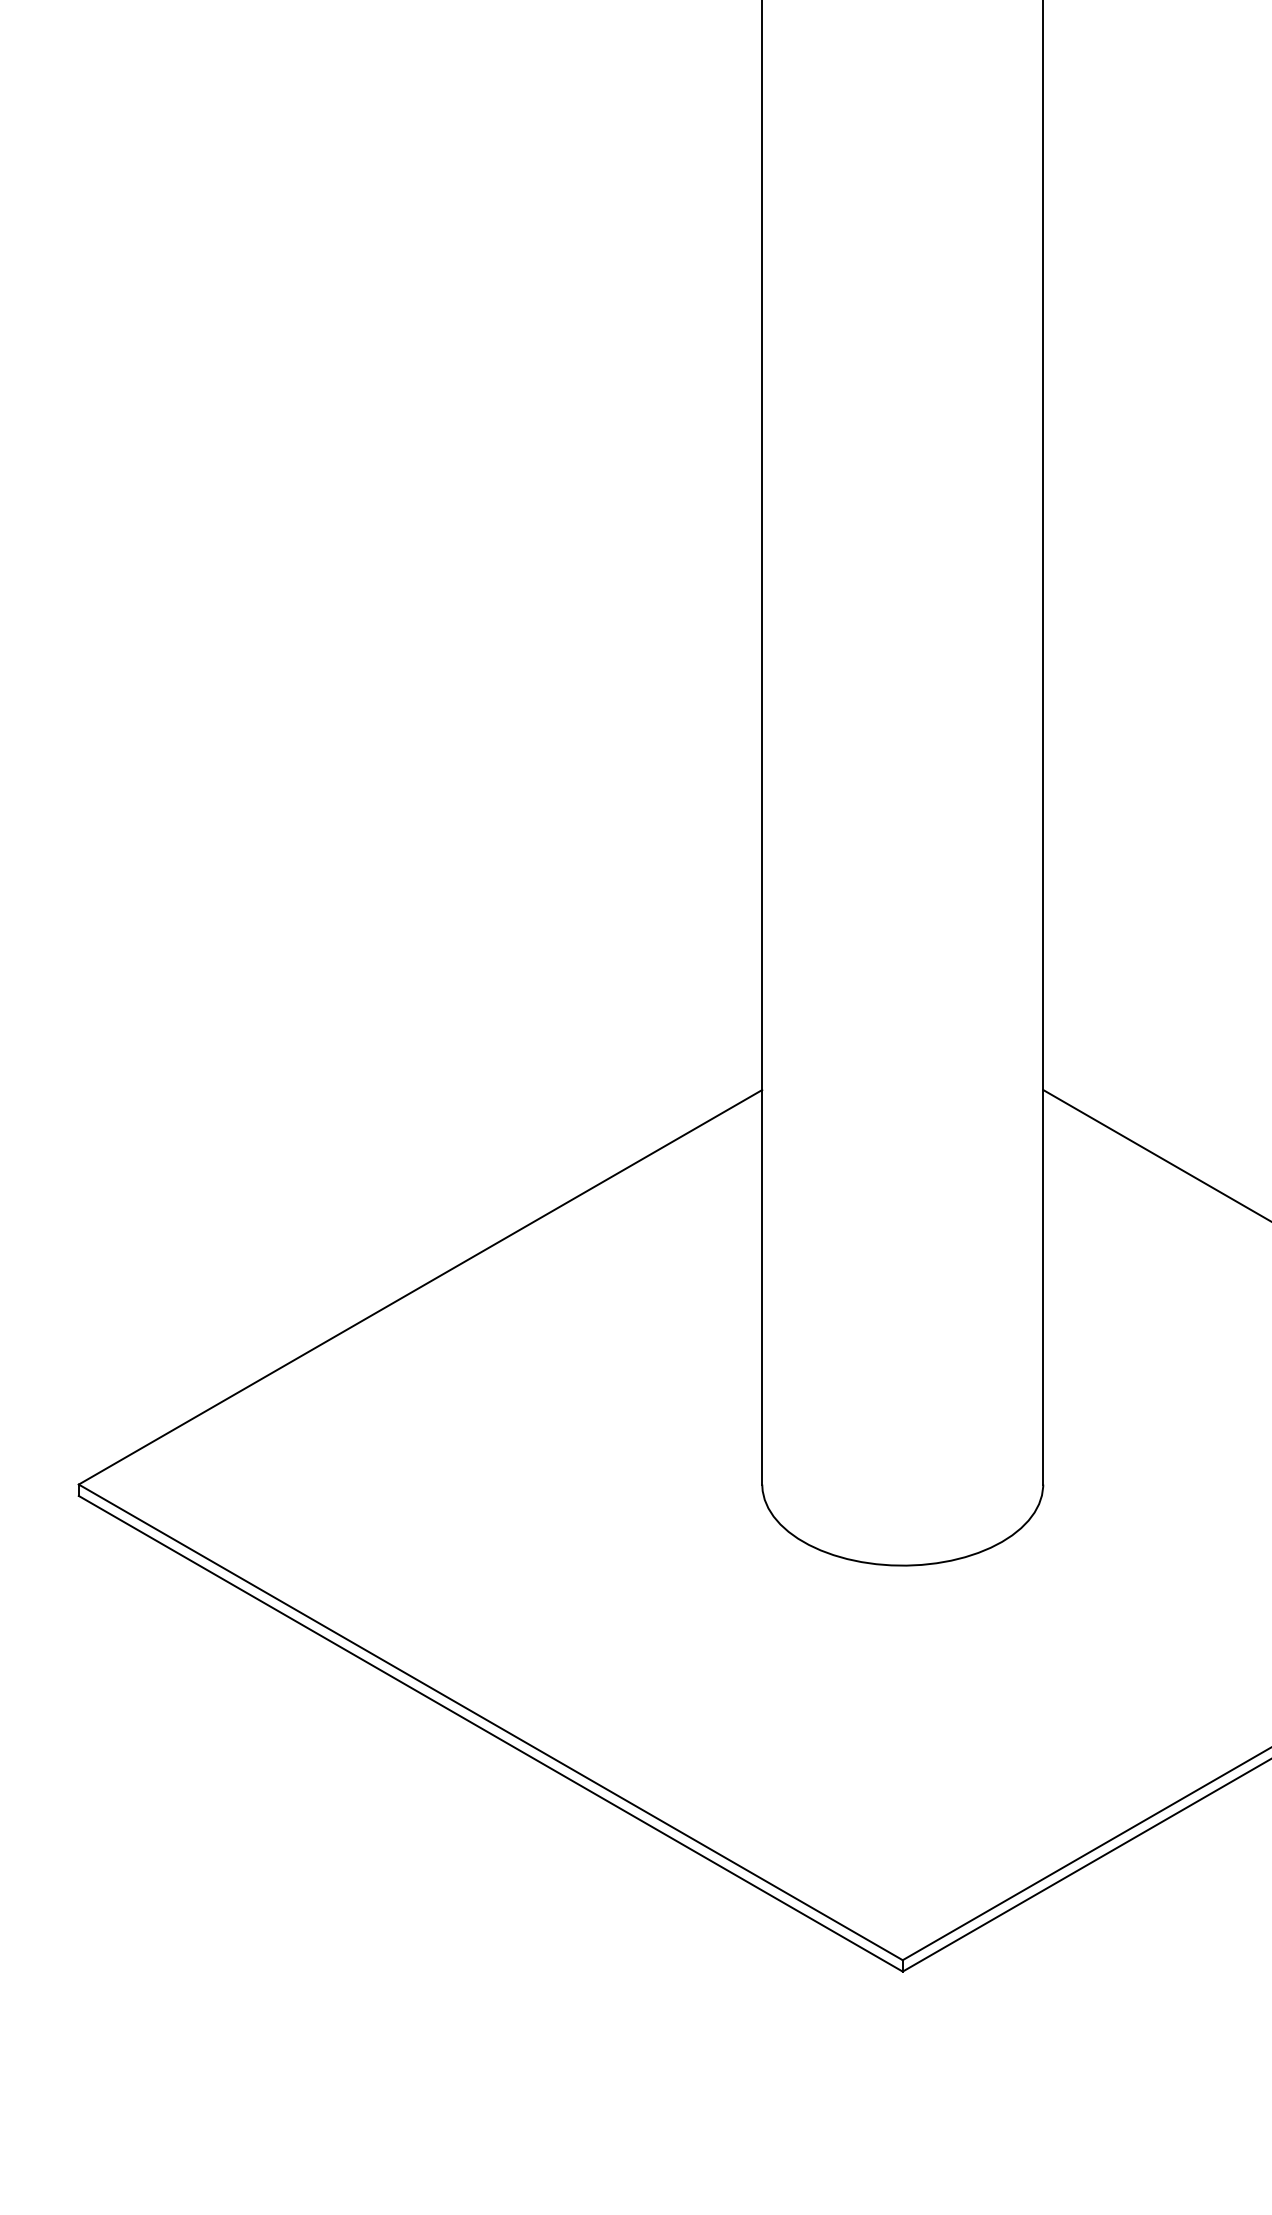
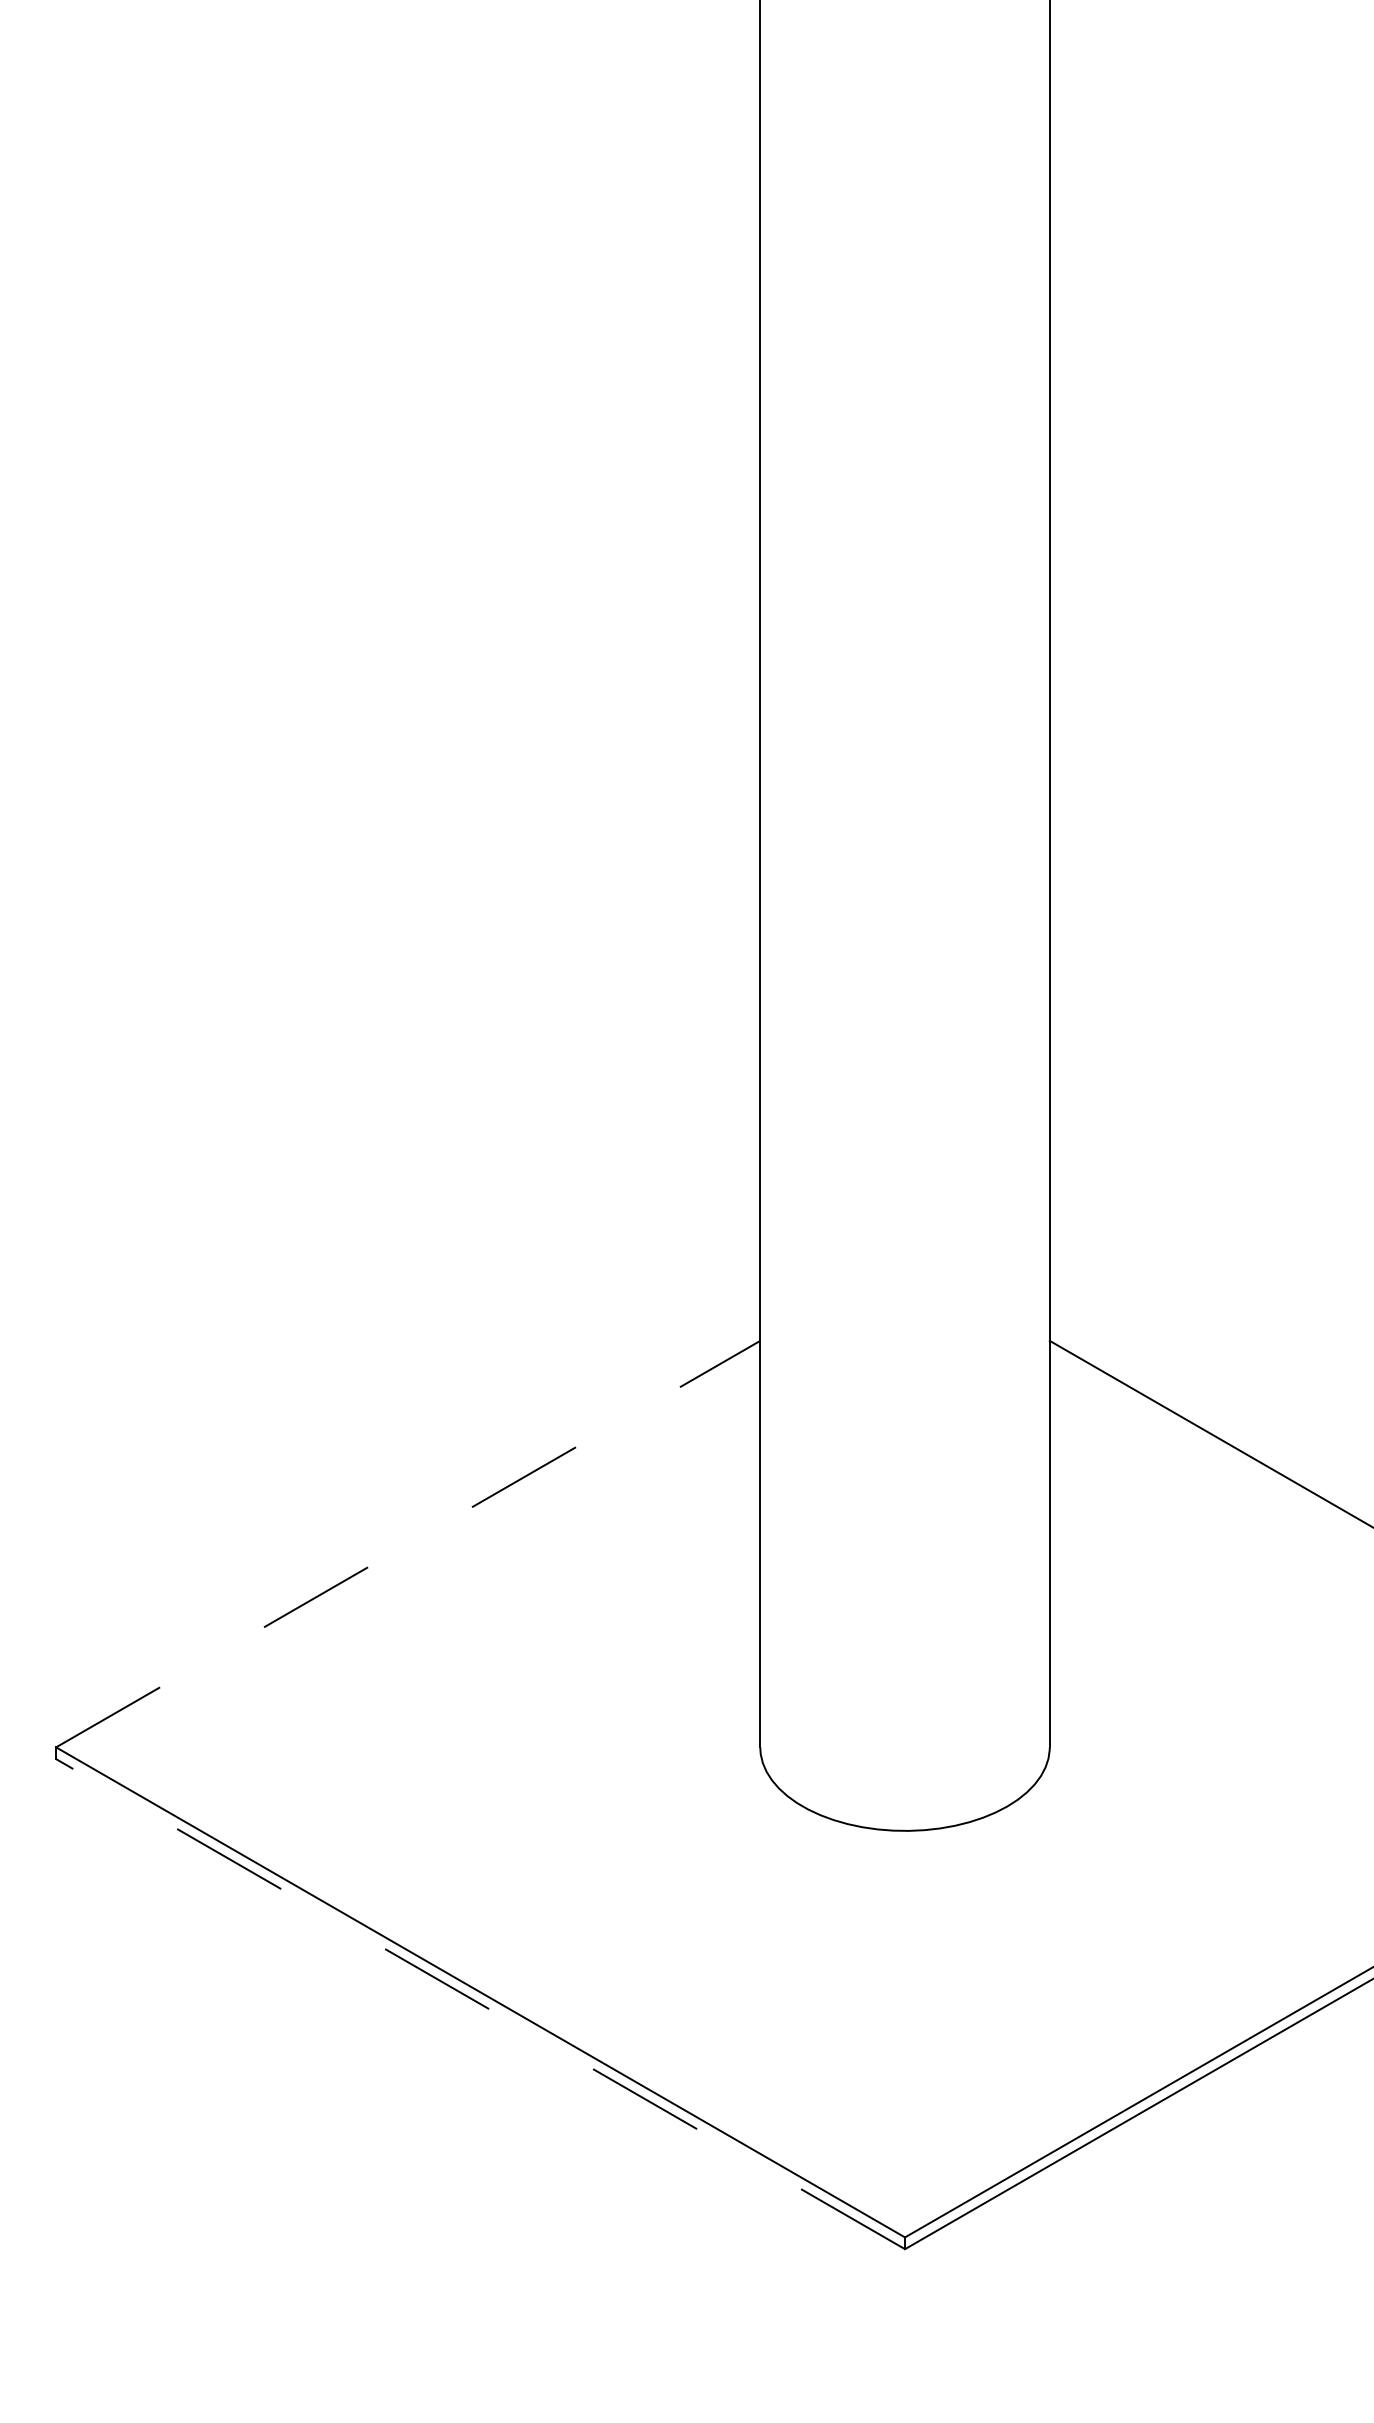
line: (420, 1287) -> (408, 1544), solid -> dashed
line: (490, 1733) -> (480, 2003), solid -> dashed

